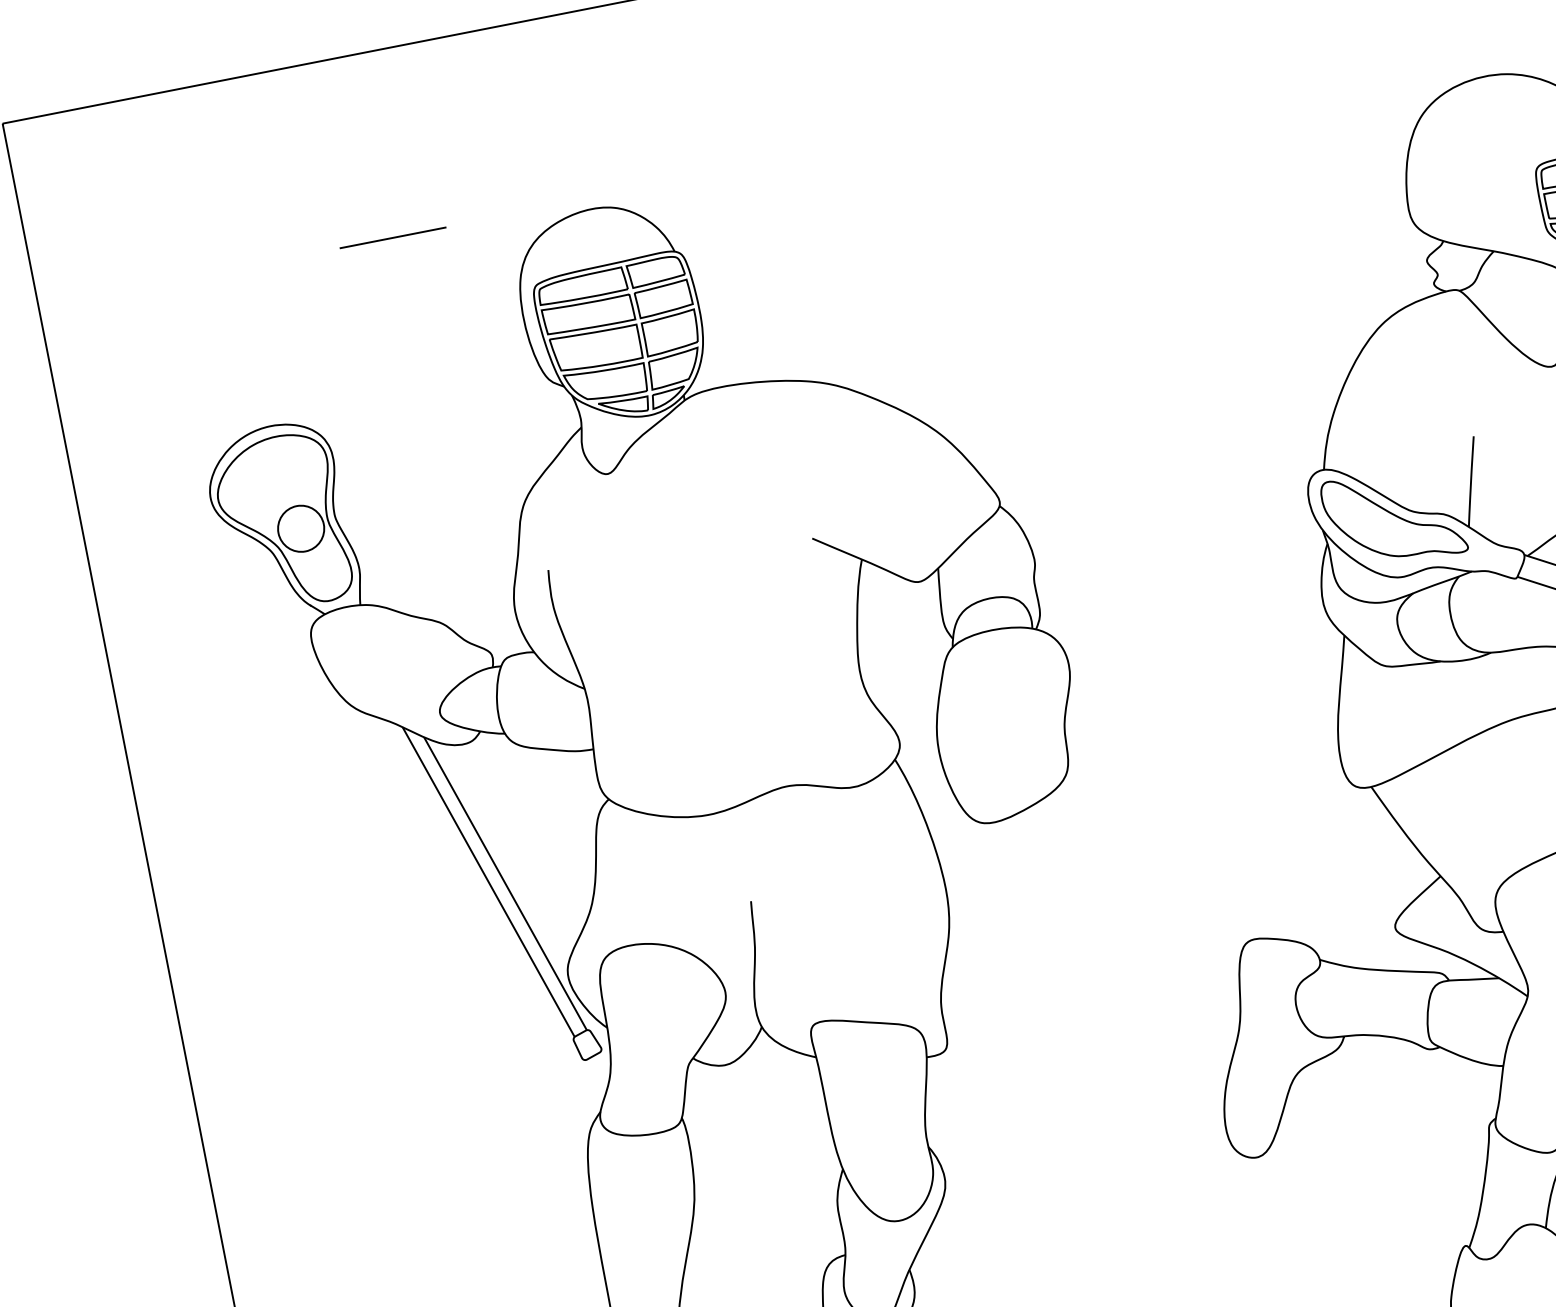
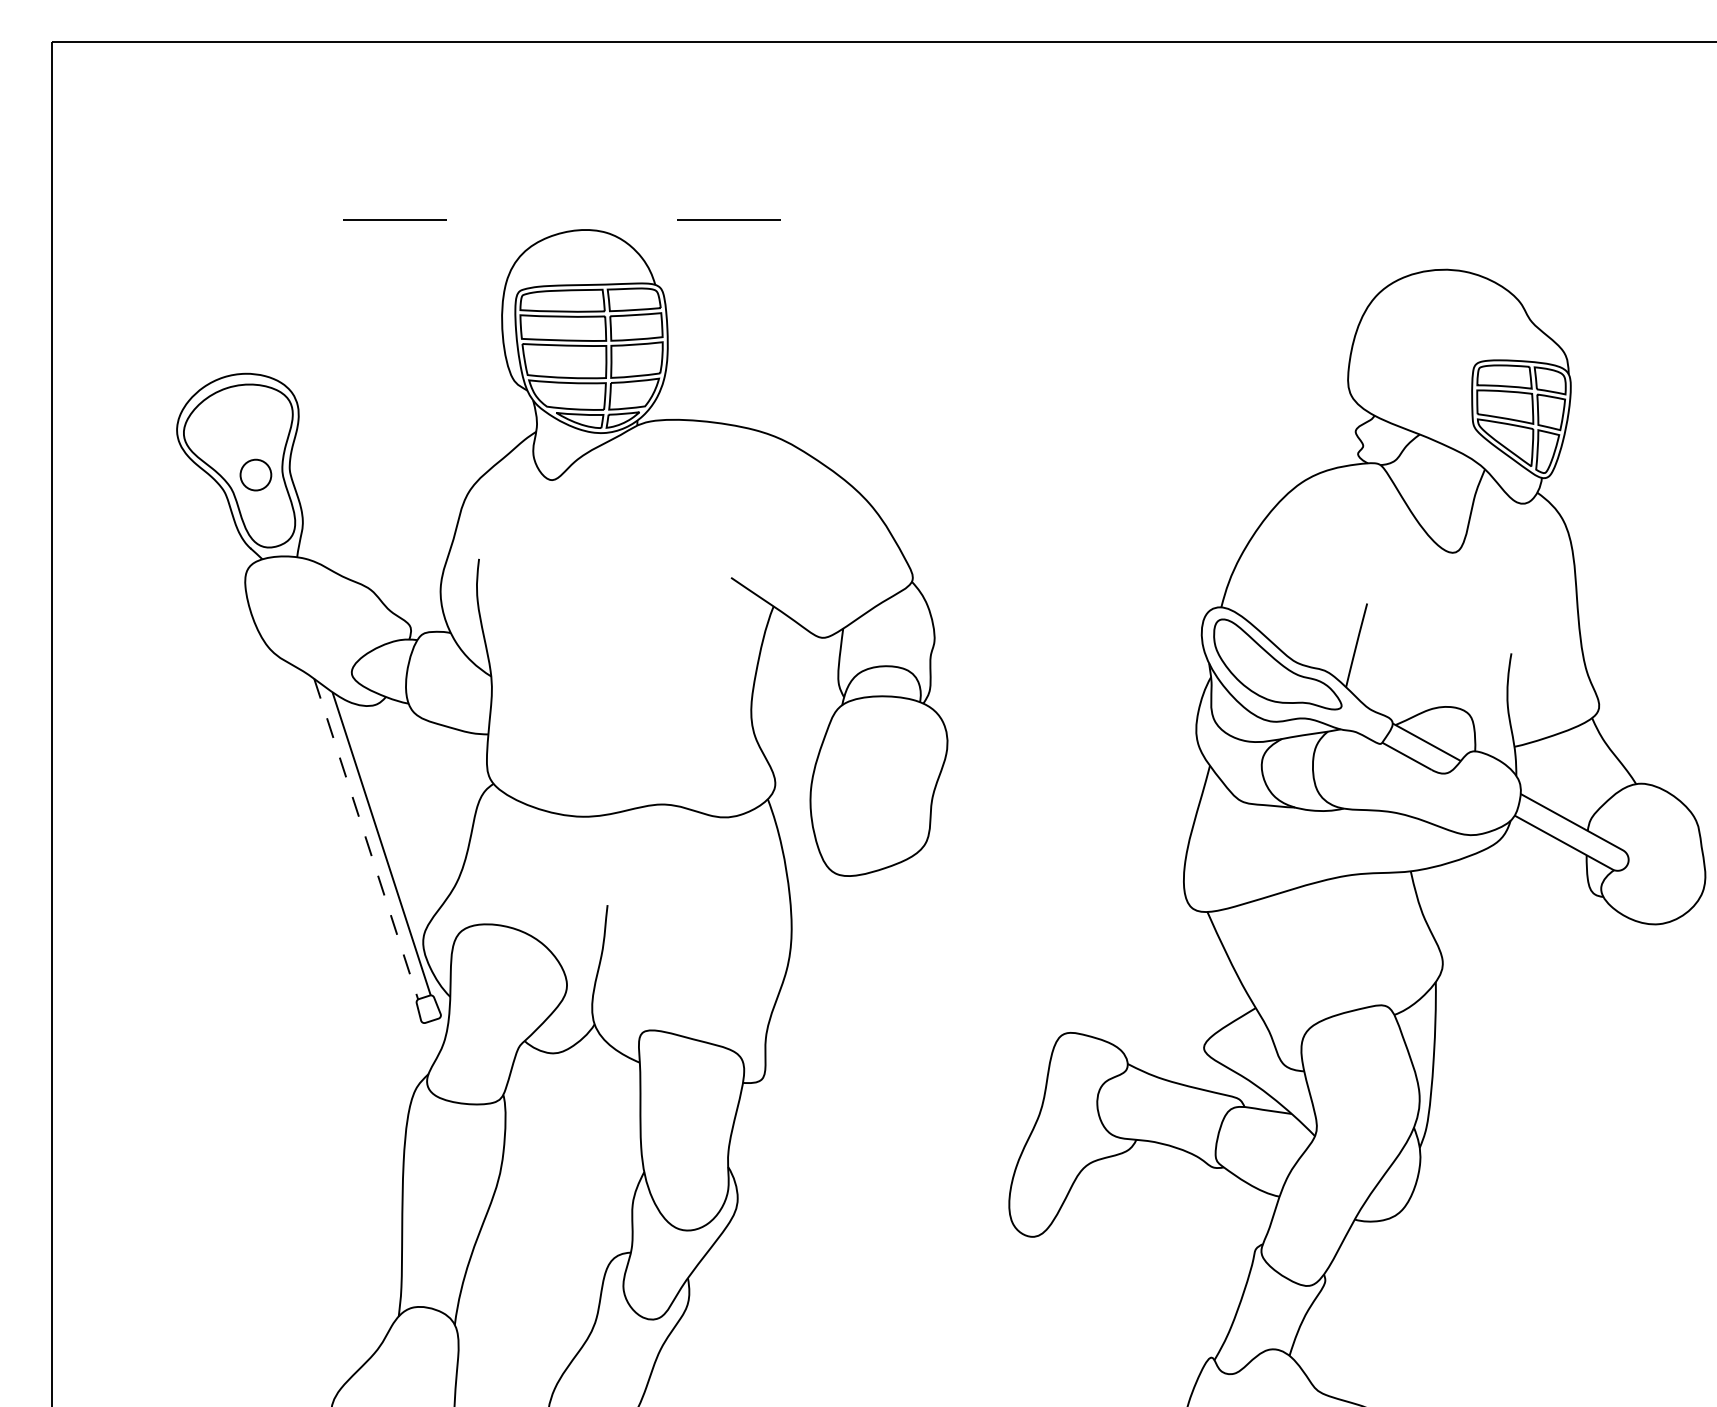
line: (736, 169) -> (728, 219), added
circle: (300, 529) -> (255, 475), size x0.7
line: (489, 882) -> (366, 839), solid -> dashed

